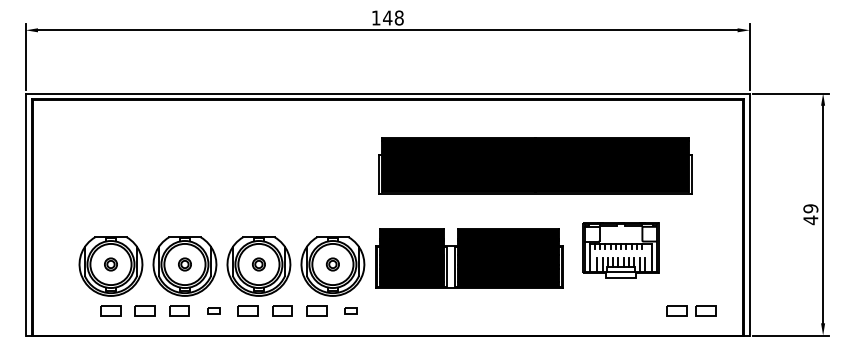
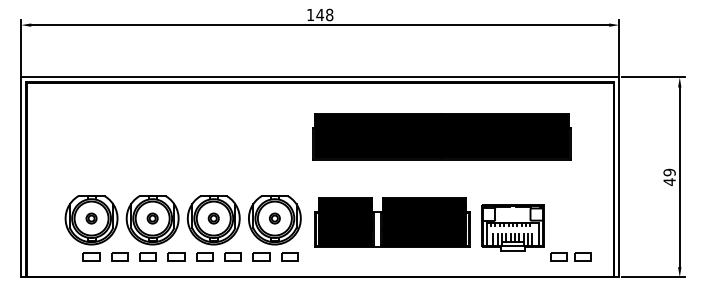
part: (620, 249) -> (512, 227), moved
part: (469, 258) -> (392, 222), moved
part: (213, 310) -> (176, 256), size x1.67
part: (350, 310) -> (289, 256), size x1.67

